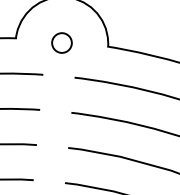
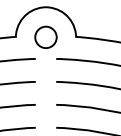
part: (61, 41) -> (45, 36), size x1.67

